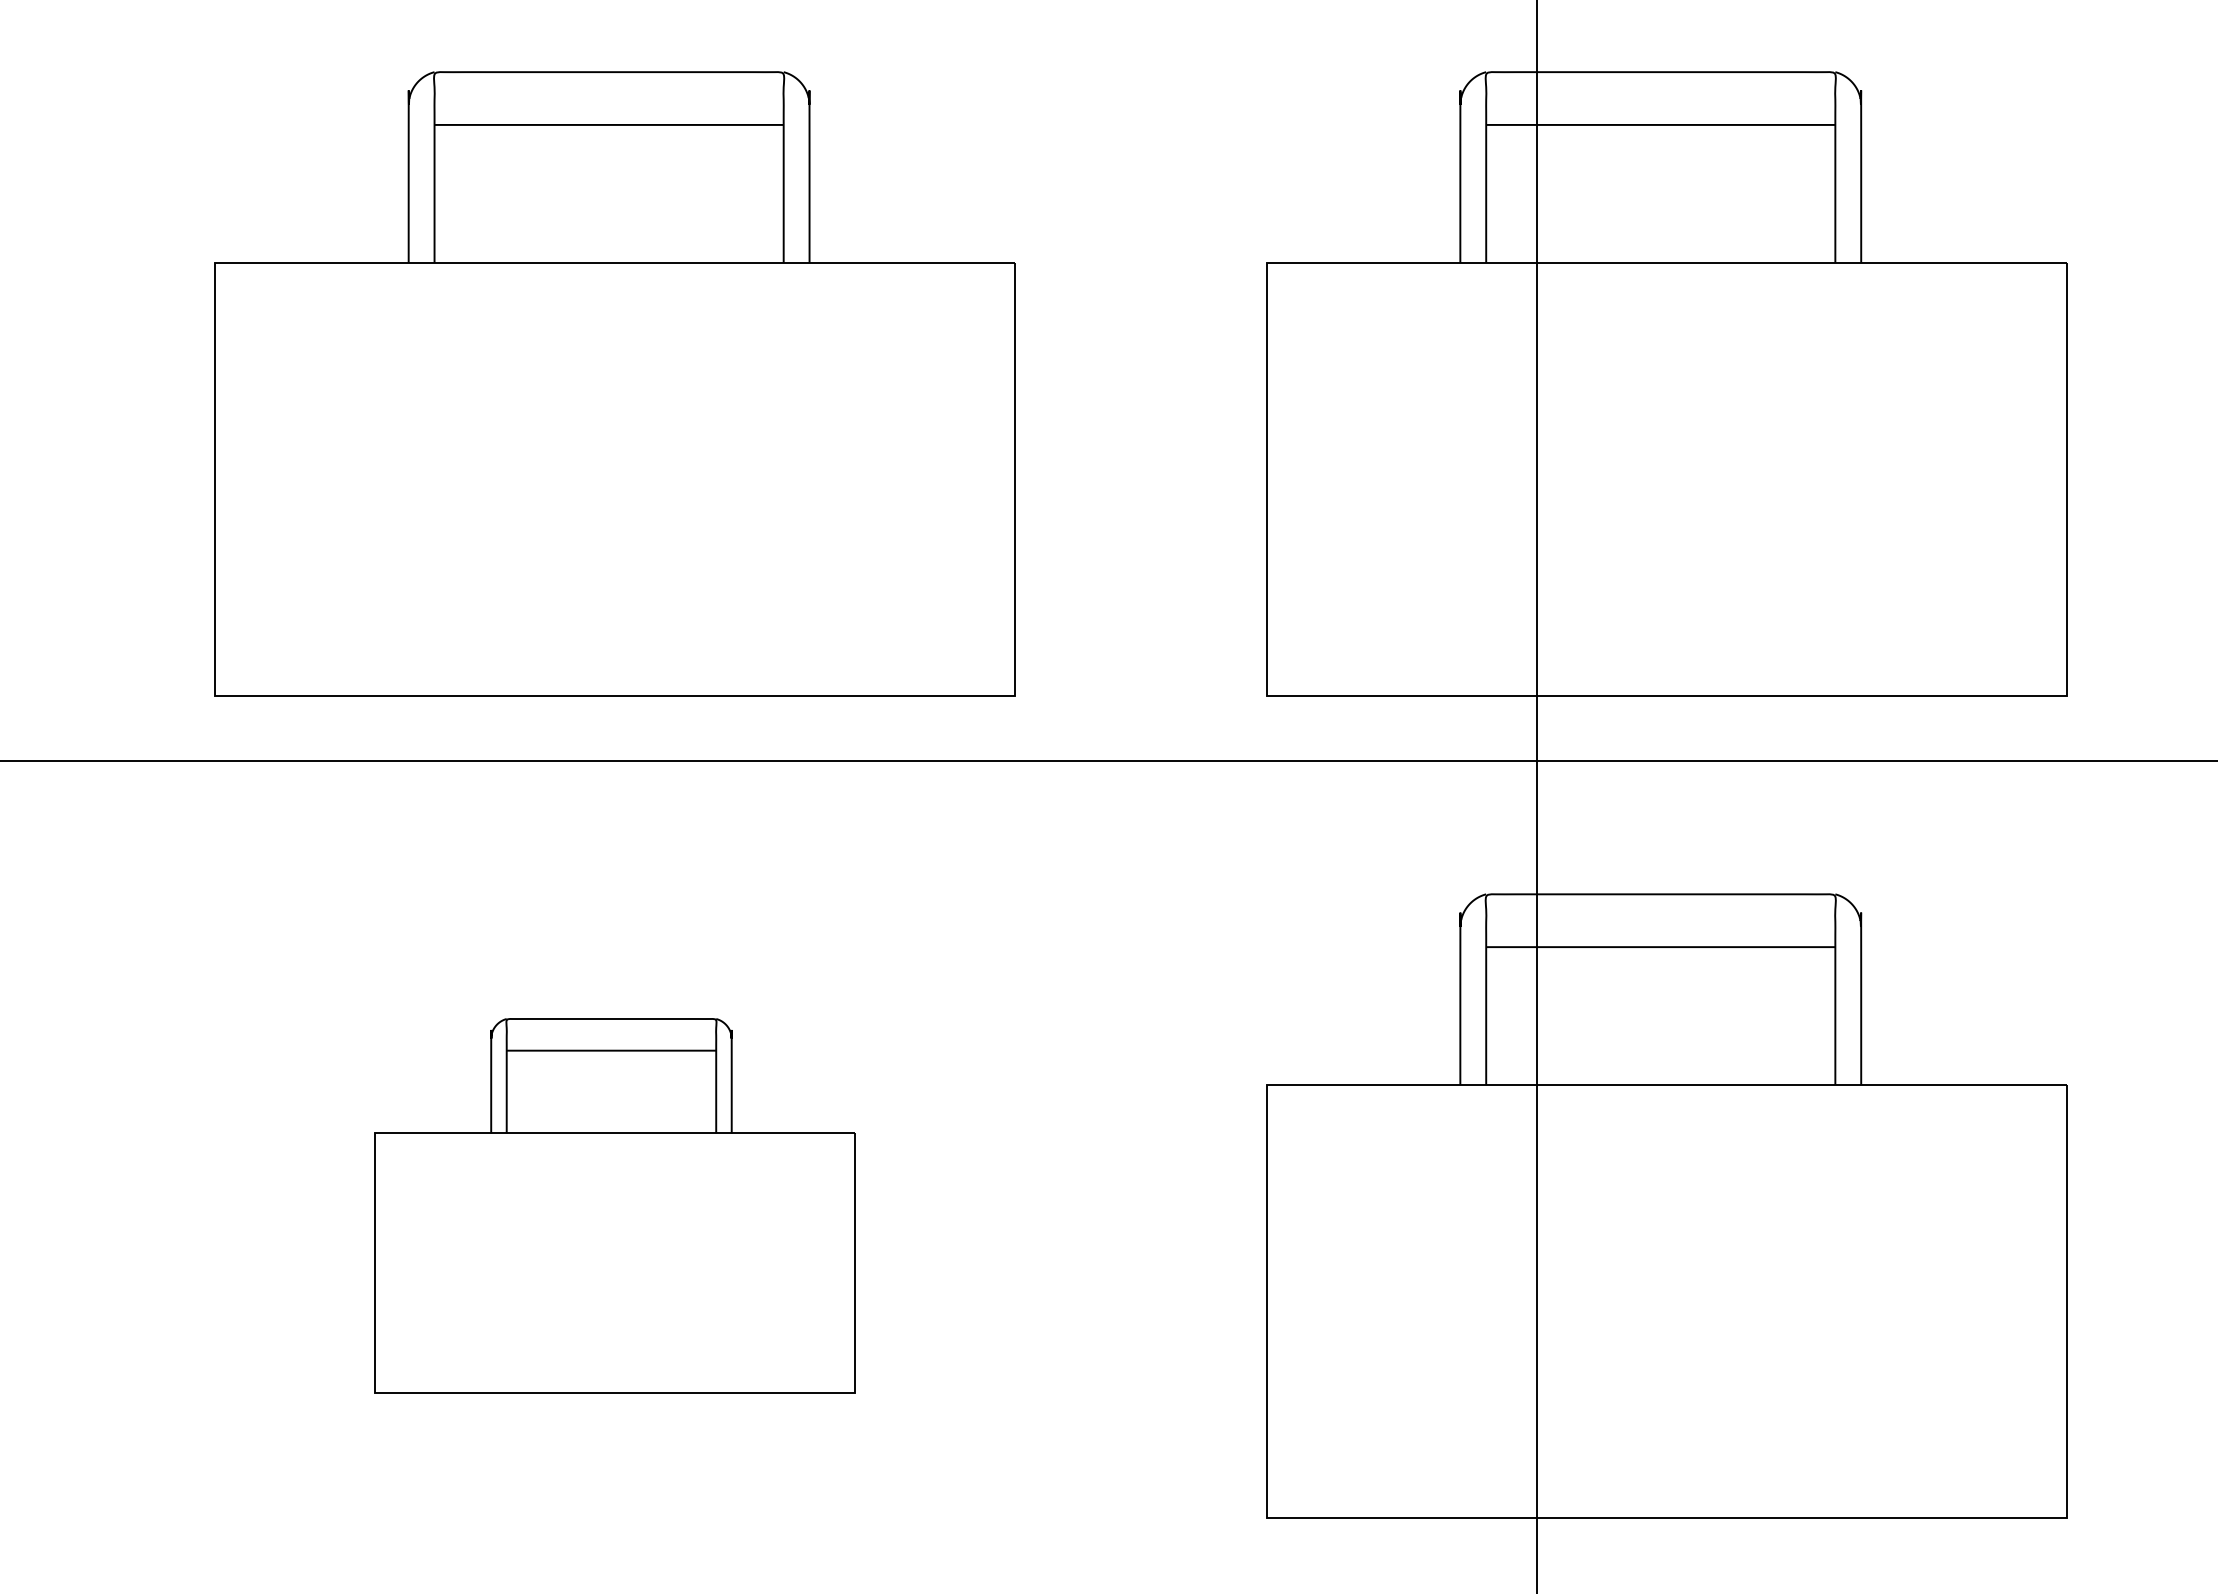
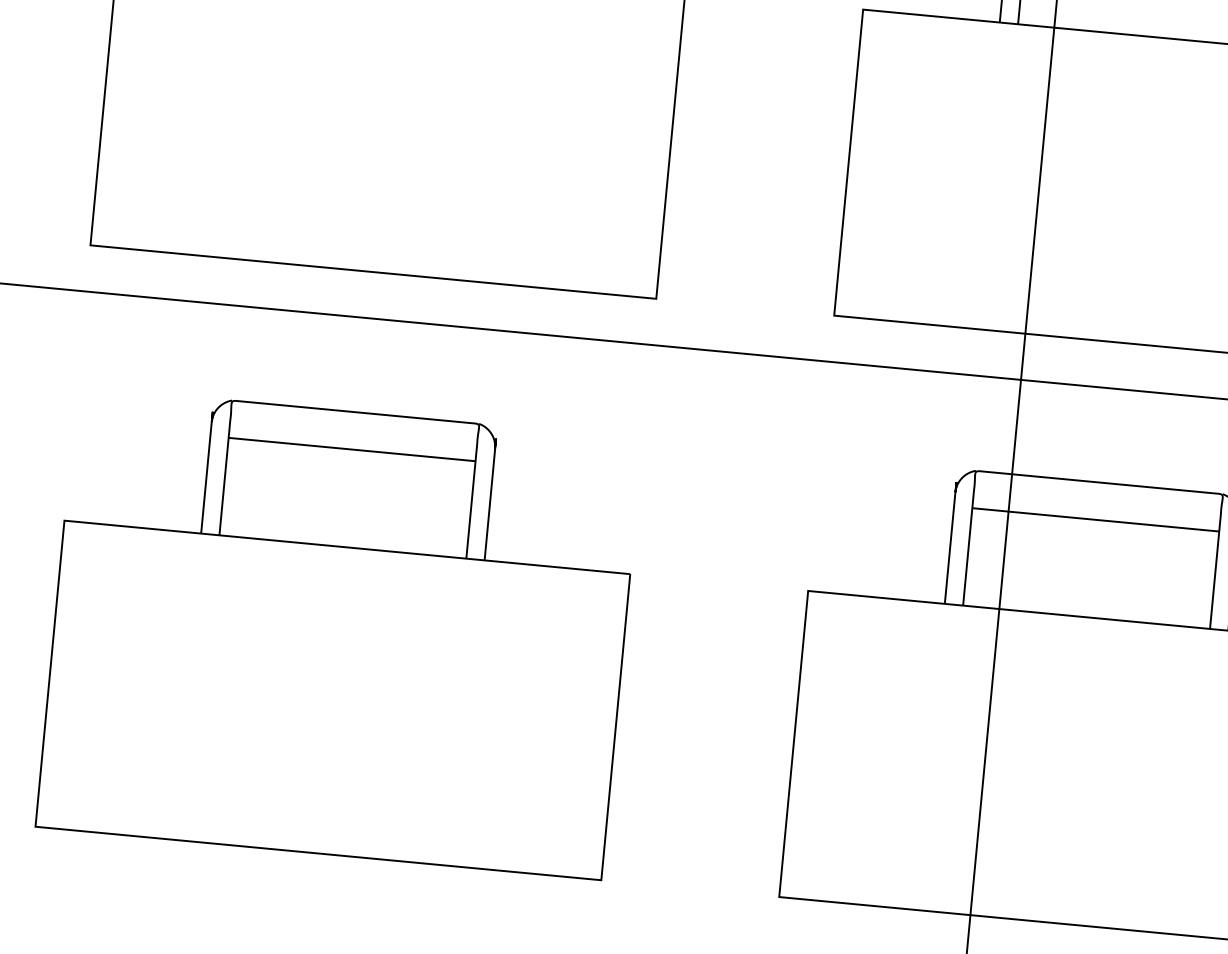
part: (614, 1205) -> (338, 632), size x1.67

